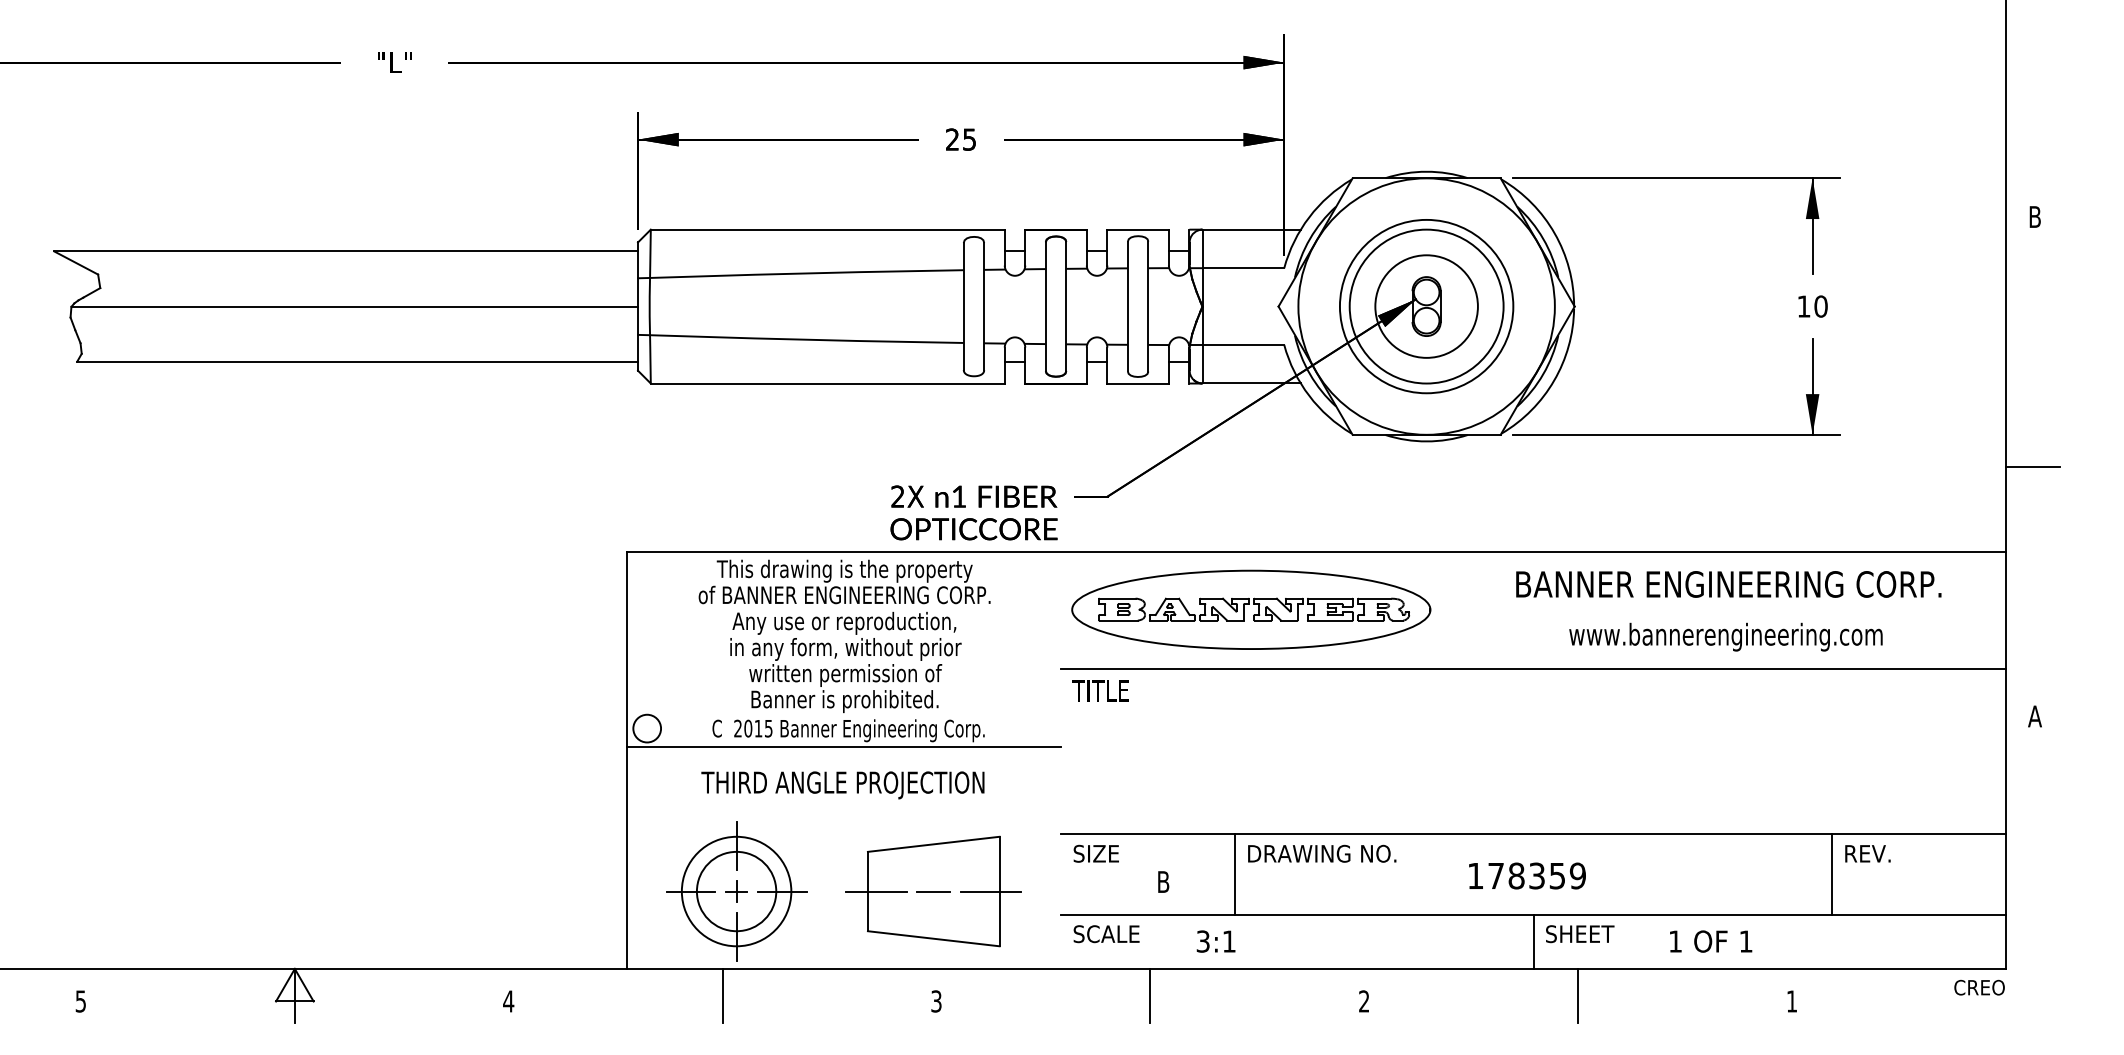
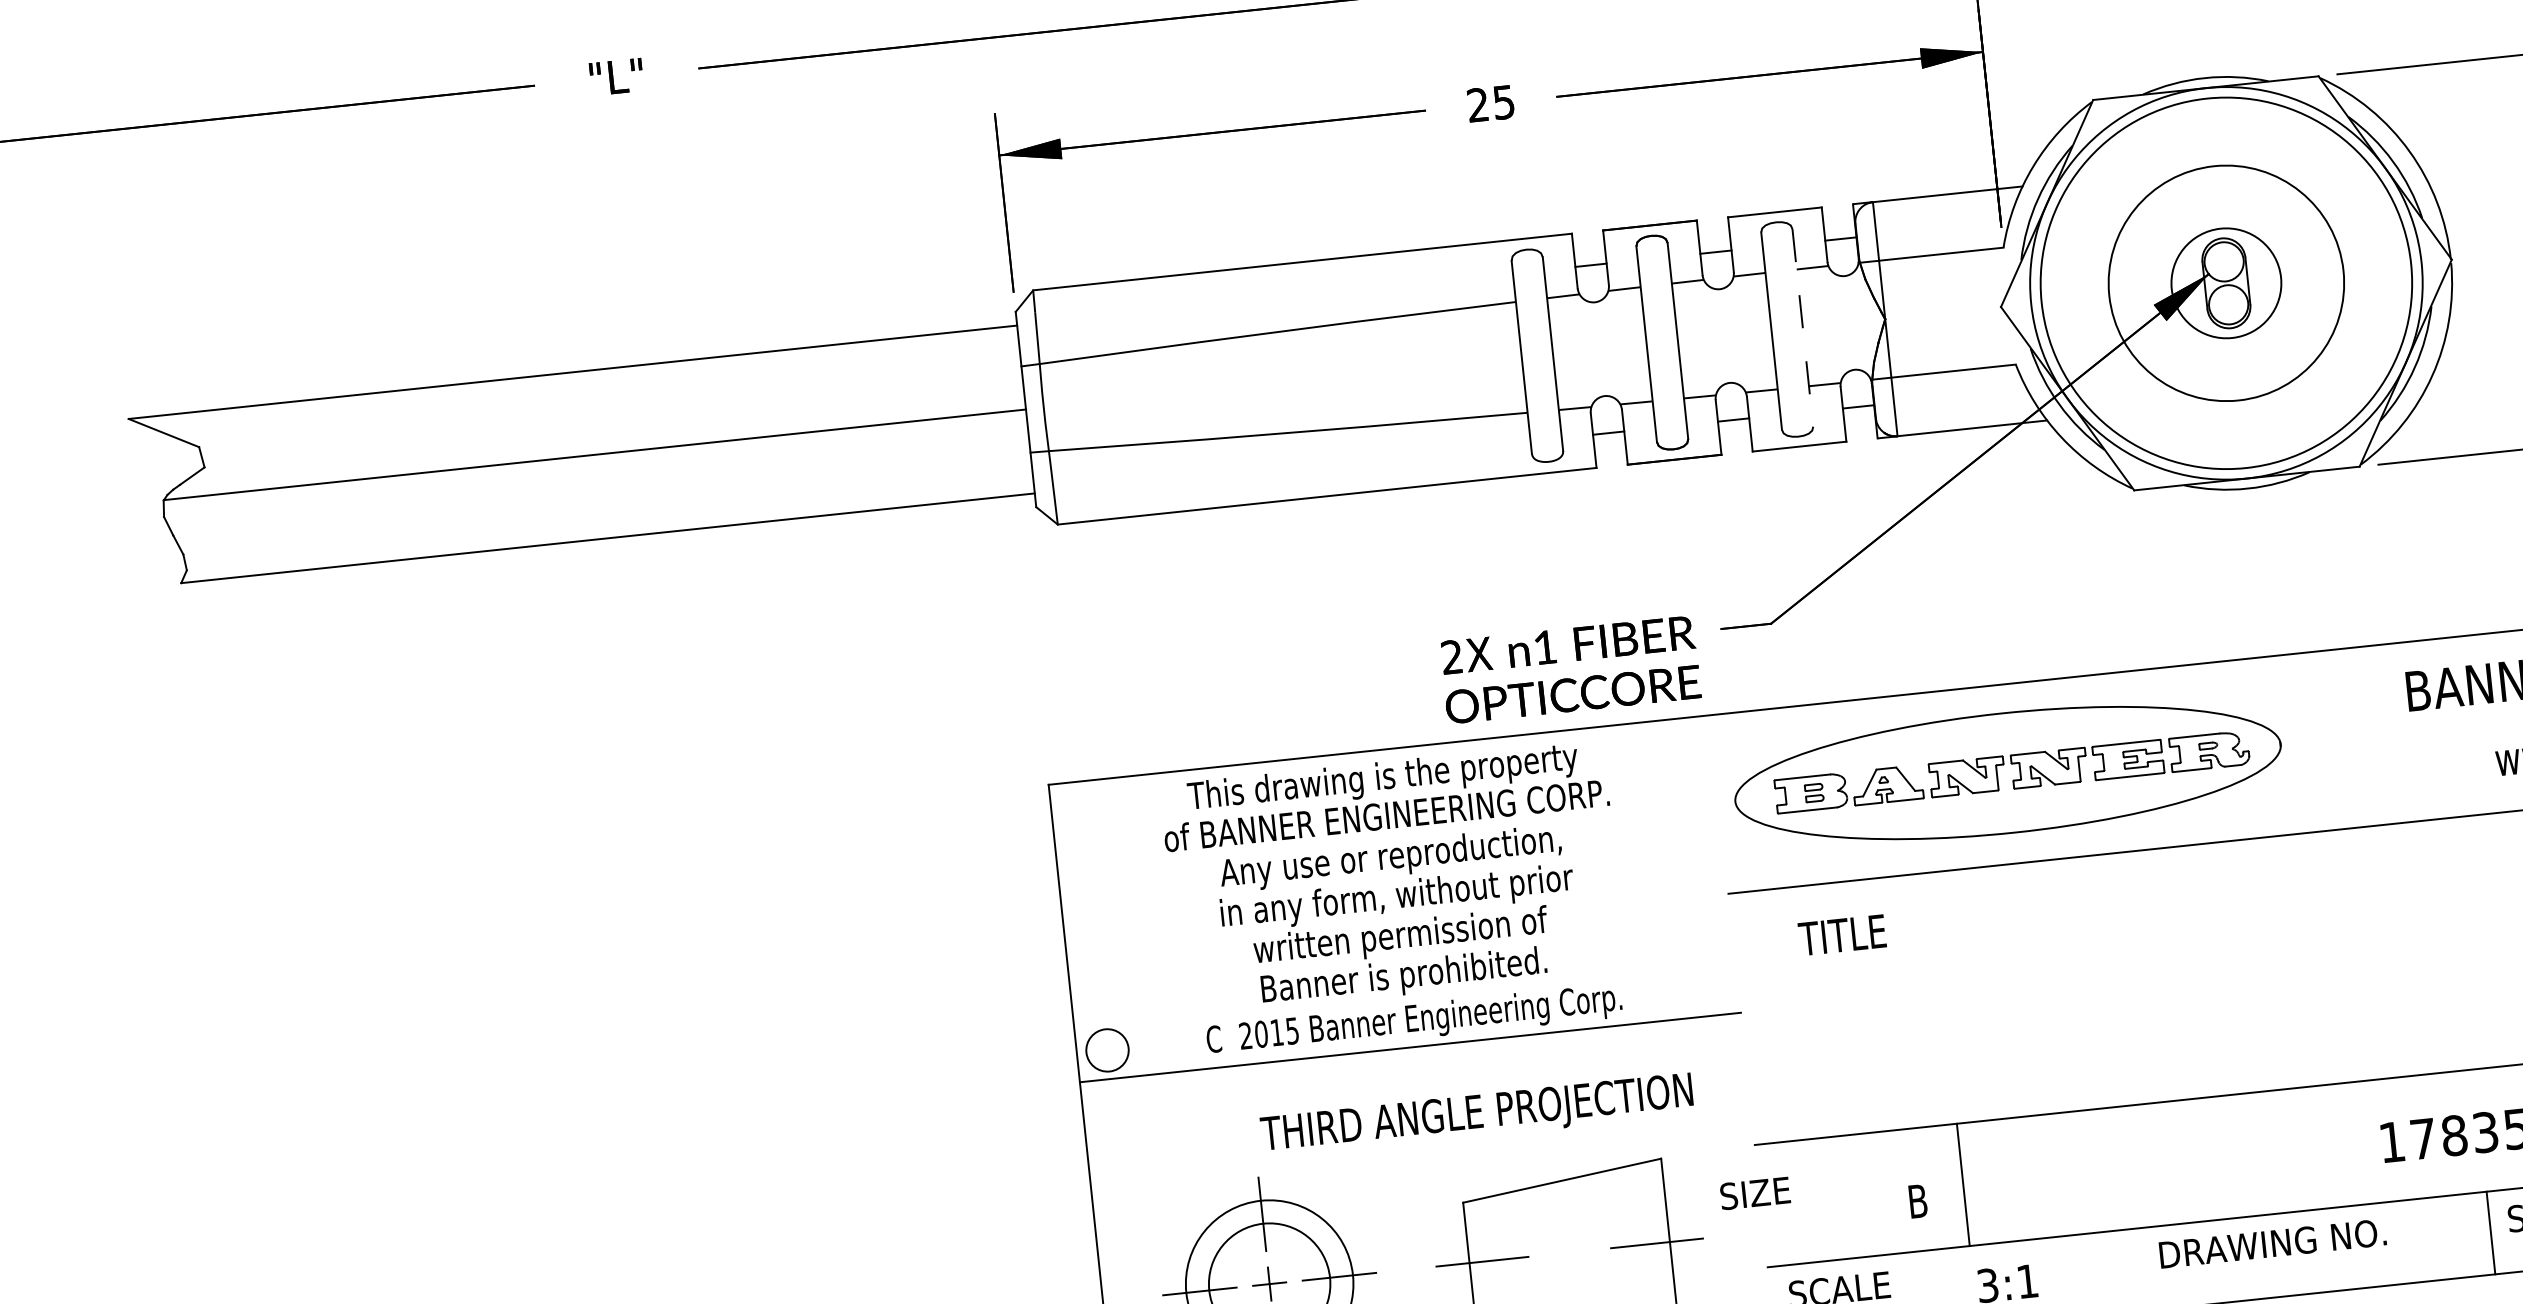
line: (1148, 306) -> (1803, 327), solid -> dashed
circle: (1426, 306) -> (2226, 283), size x0.7
circle: (1426, 306) -> (2226, 283), size x1.4
text: (1100, 690) -> (1842, 934), moved
text: (842, 785) -> (1476, 1116), moved
text: (1095, 853) -> (1753, 1193), moved
text: (1322, 853) -> (2273, 1243), moved
line: (1235, 874) -> (1963, 1184), moved
line: (933, 891) -> (1569, 1252), removed

